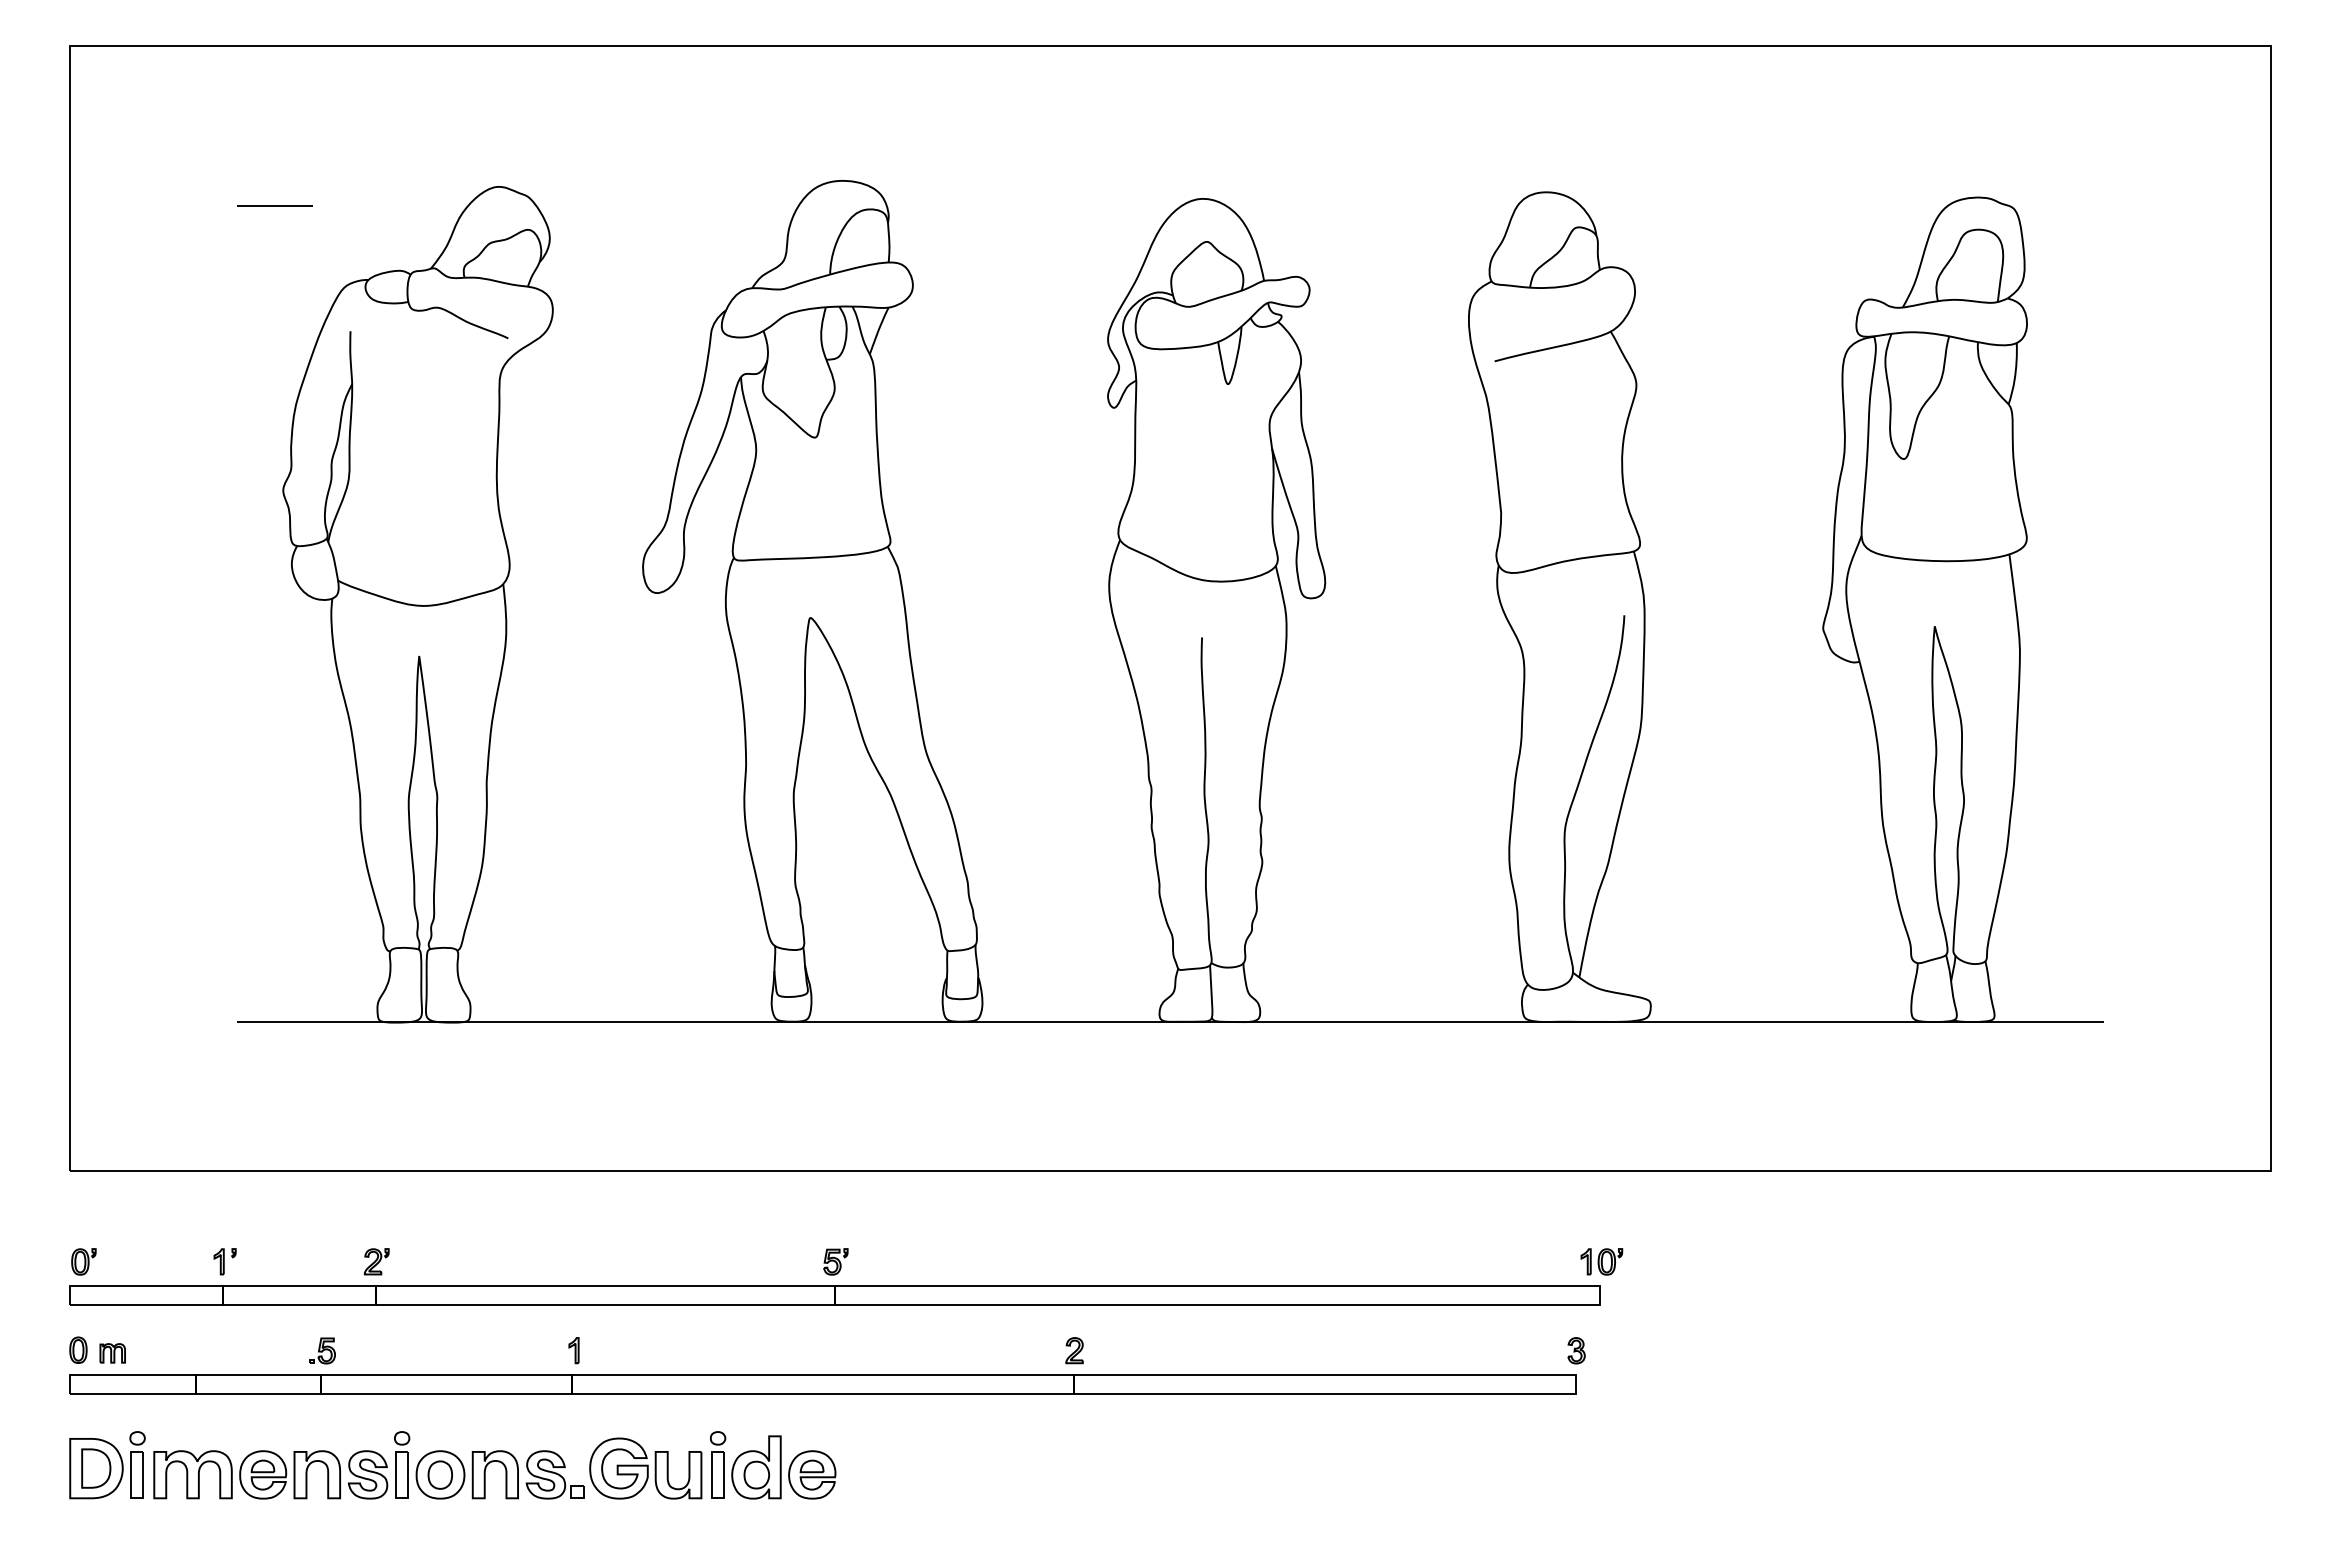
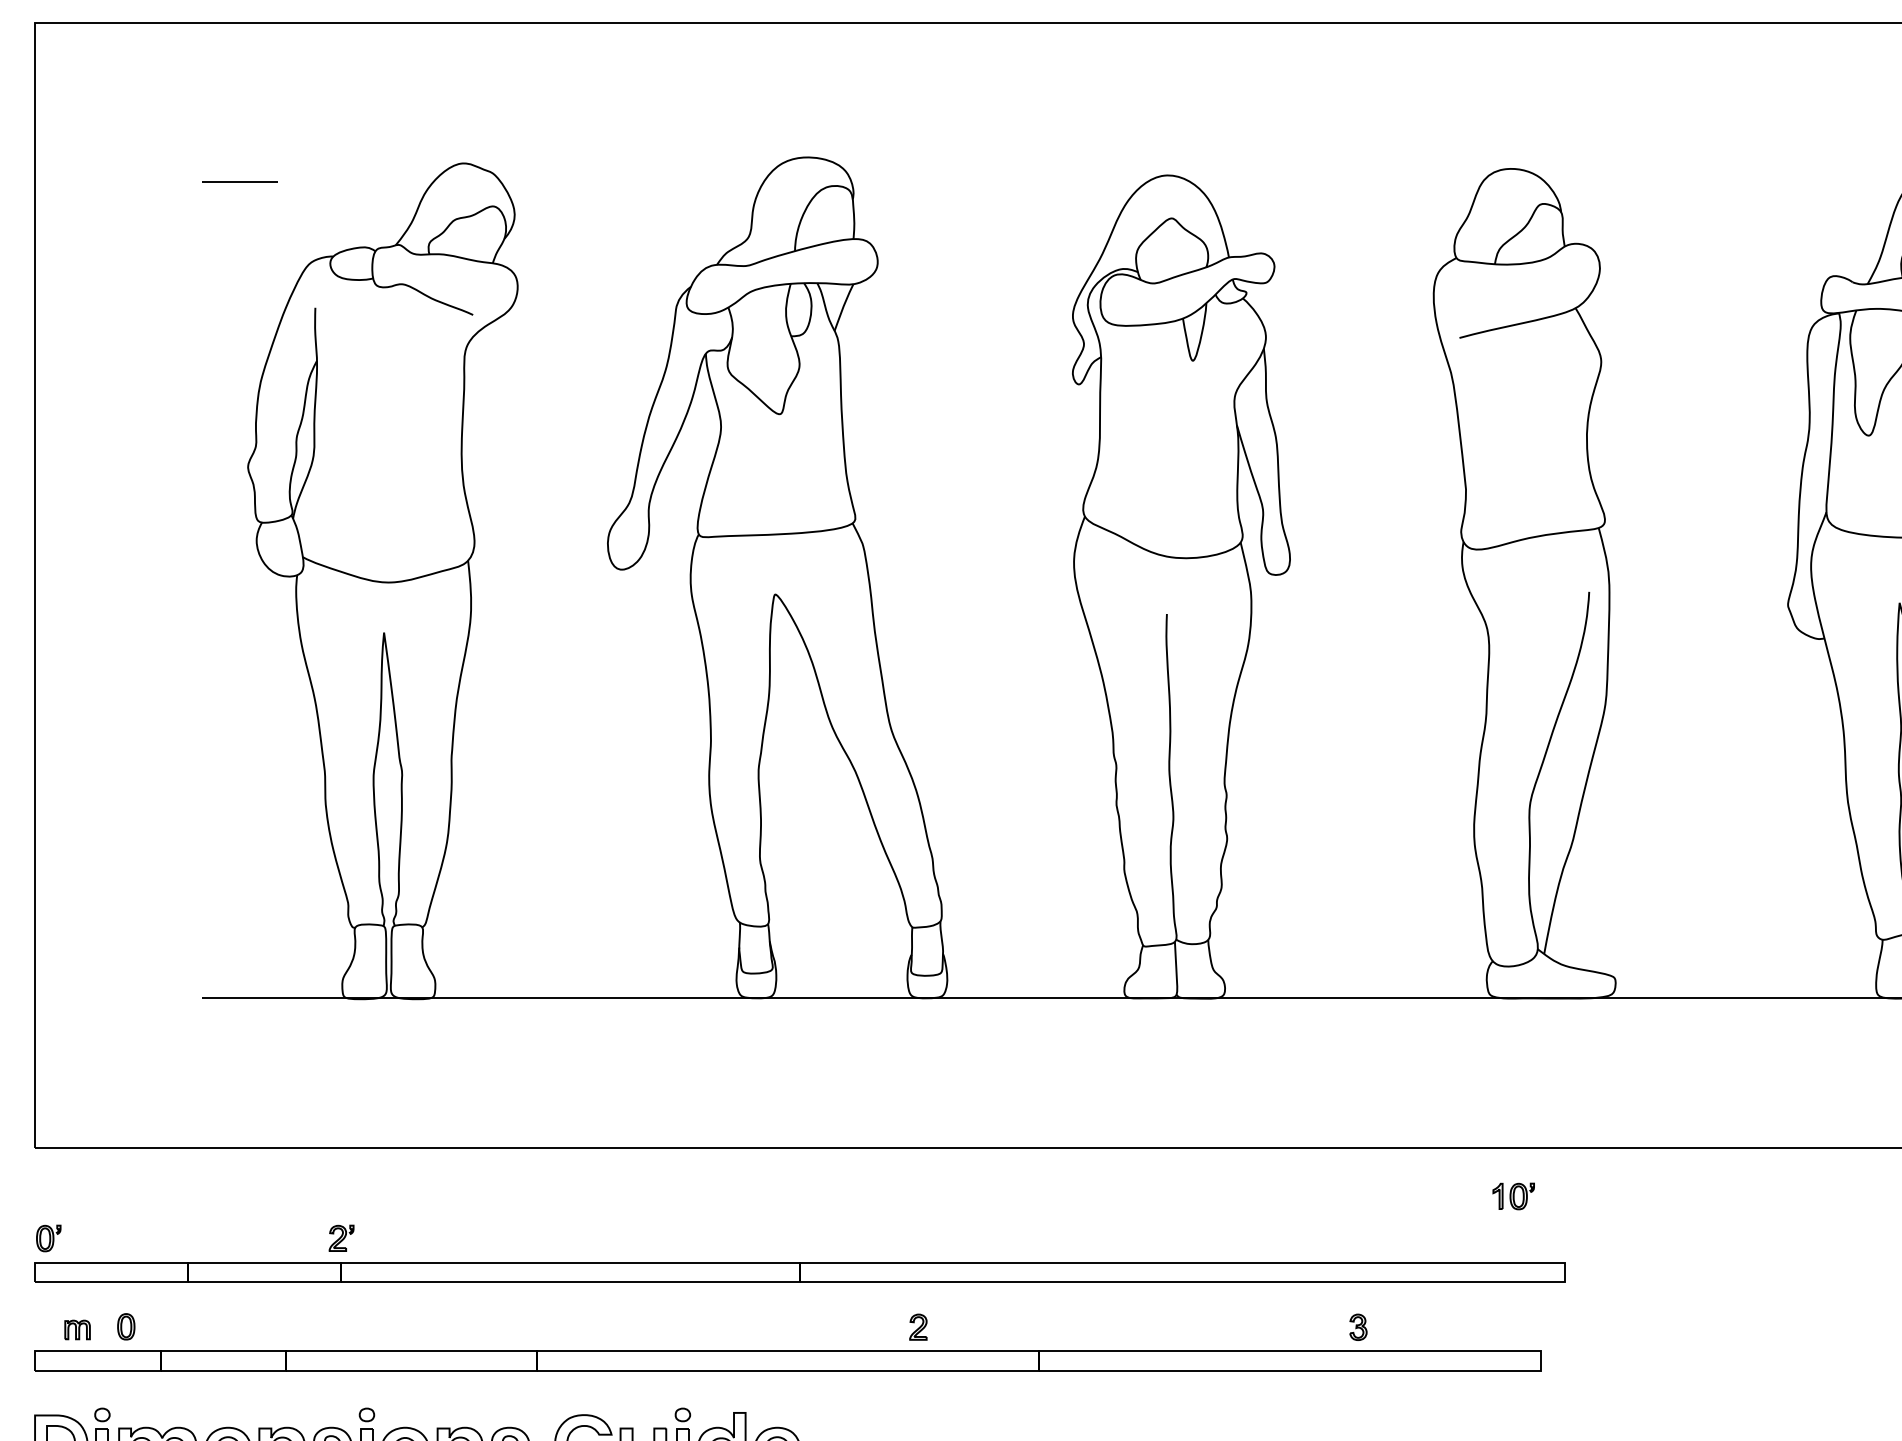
part: (224, 1261) -> (189, 1238), removed
part: (835, 1261) -> (800, 1238), removed
part: (1601, 1261) -> (1513, 1196), moved
part: (78, 1349) -> (126, 1326), moved
part: (322, 1350) -> (287, 1327), removed
part: (573, 1350) -> (538, 1327), removed
part: (1074, 1350) -> (918, 1327), moved
part: (1576, 1350) -> (1358, 1327), moved

